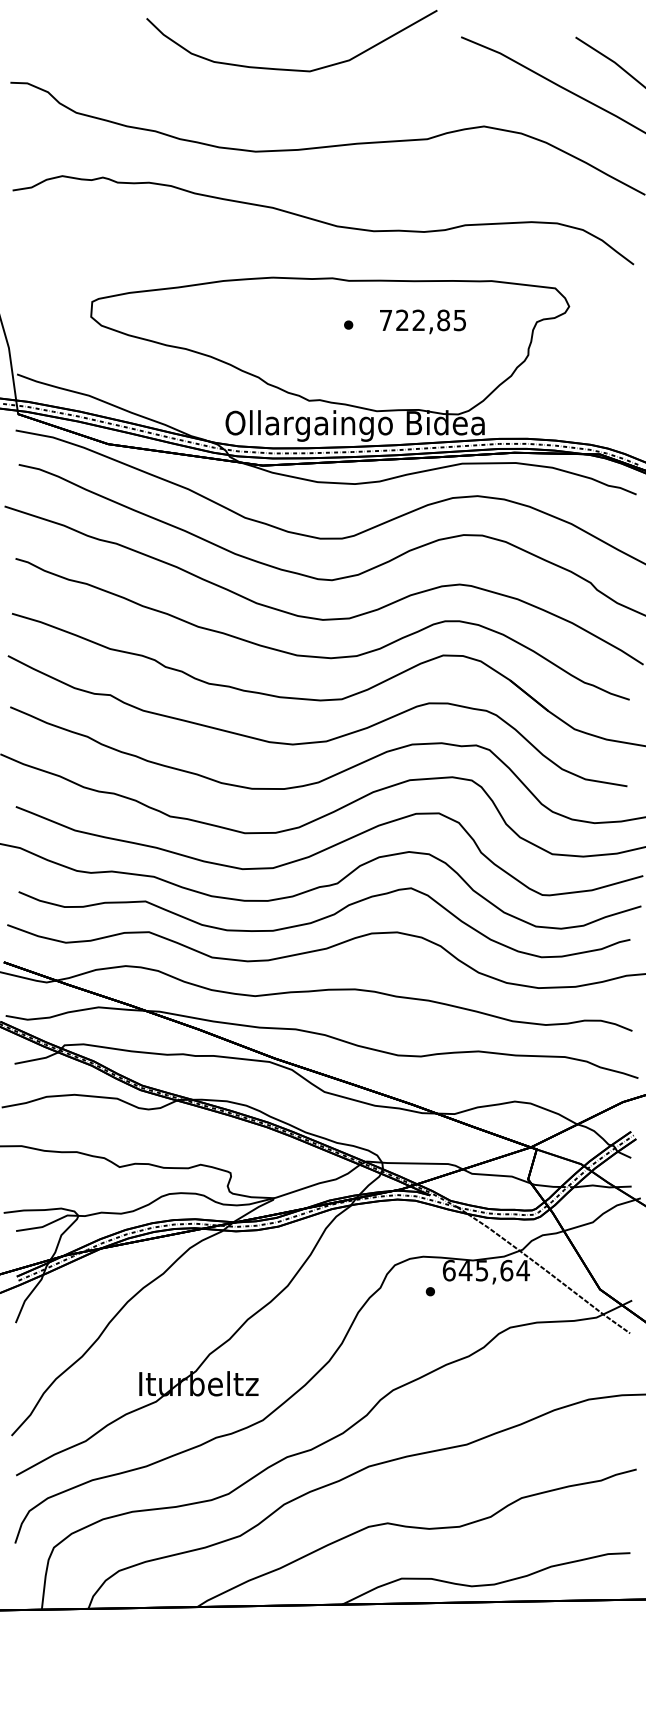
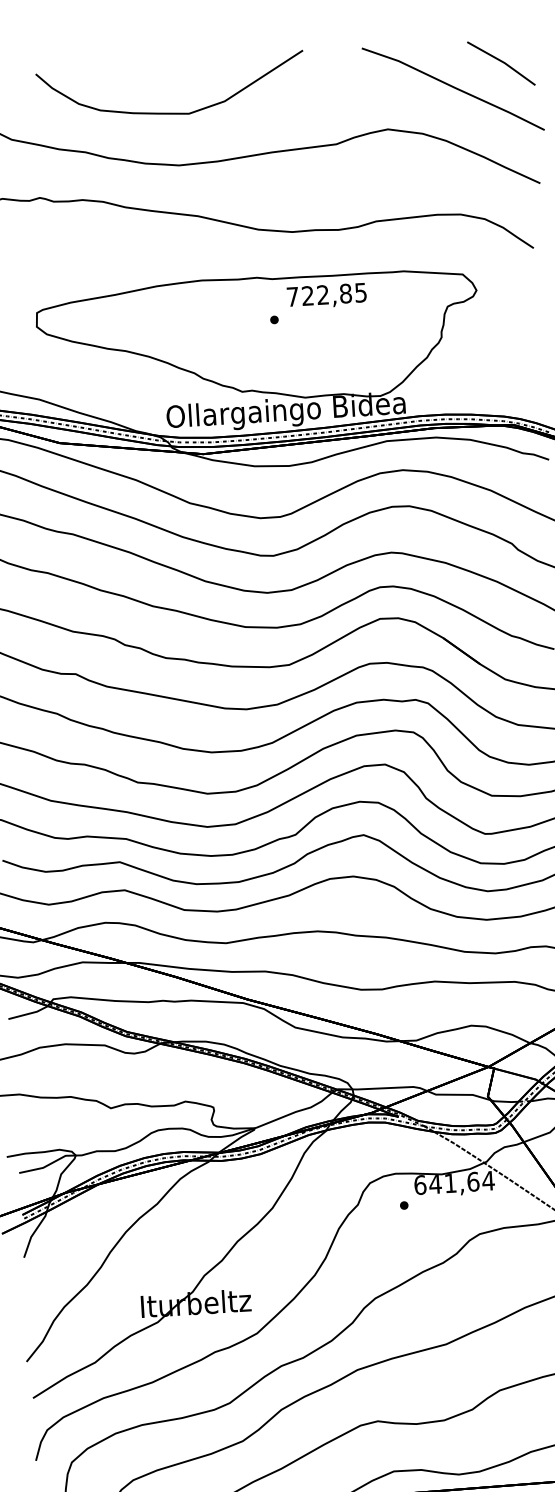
curve: (284, 68) -> (165, 112), moved
text: (422, 321) -> (326, 295), moved
text: (482, 1270) -> (450, 1183), 645,64 -> 641,64

